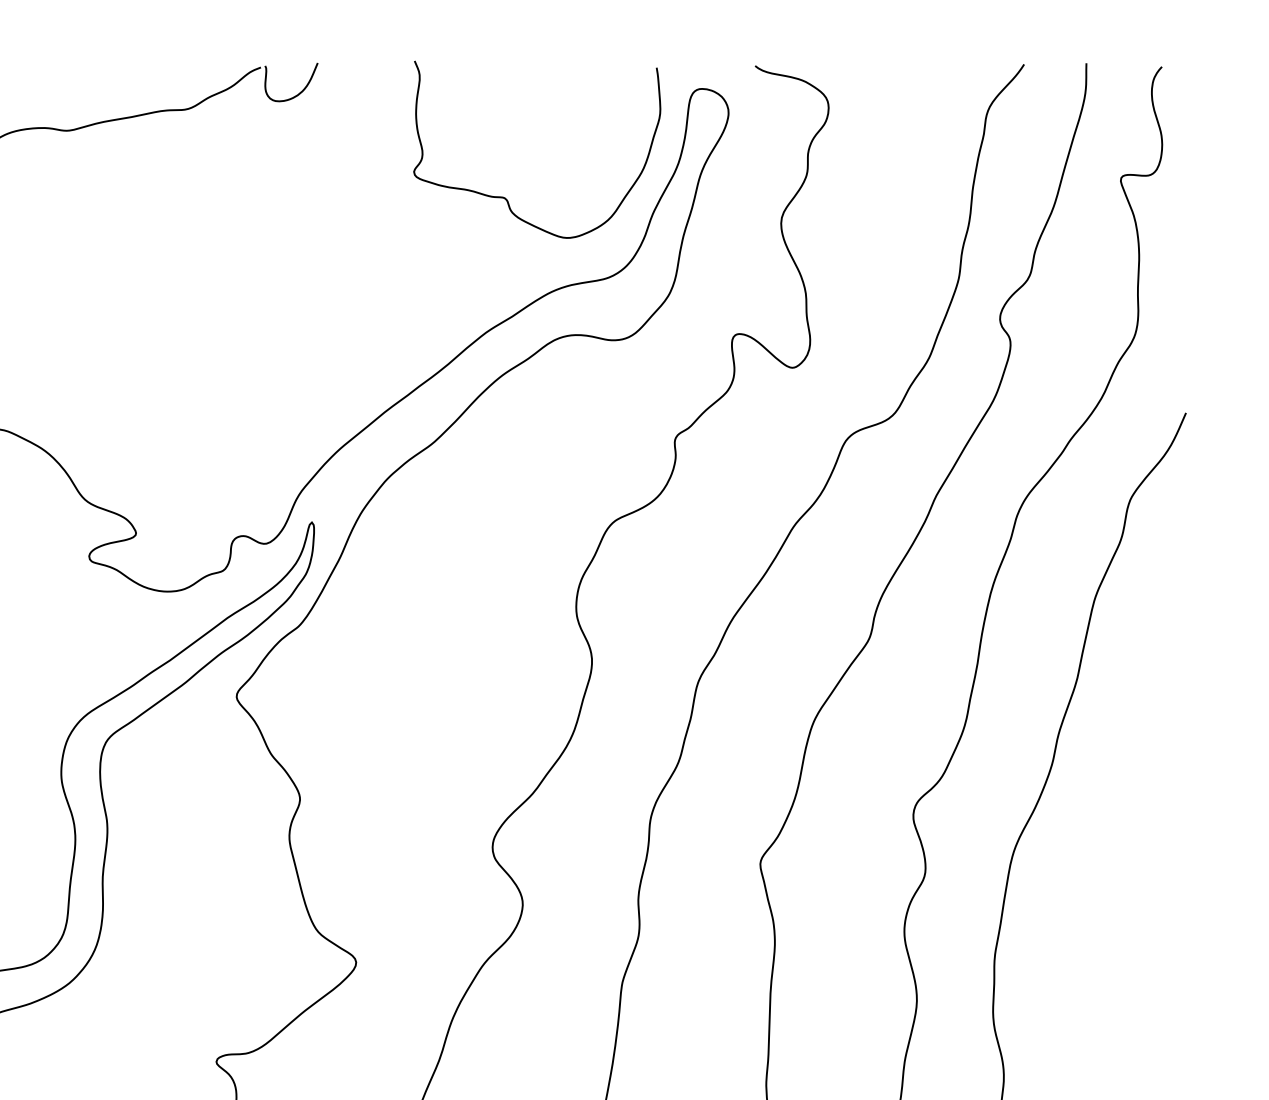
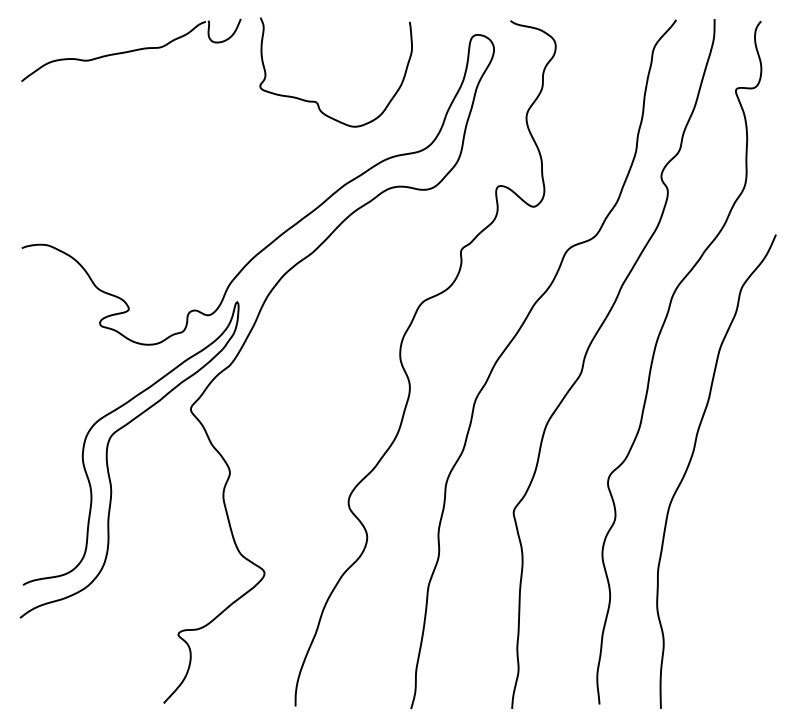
curve: (505, 196) -> (316, 101), moved

